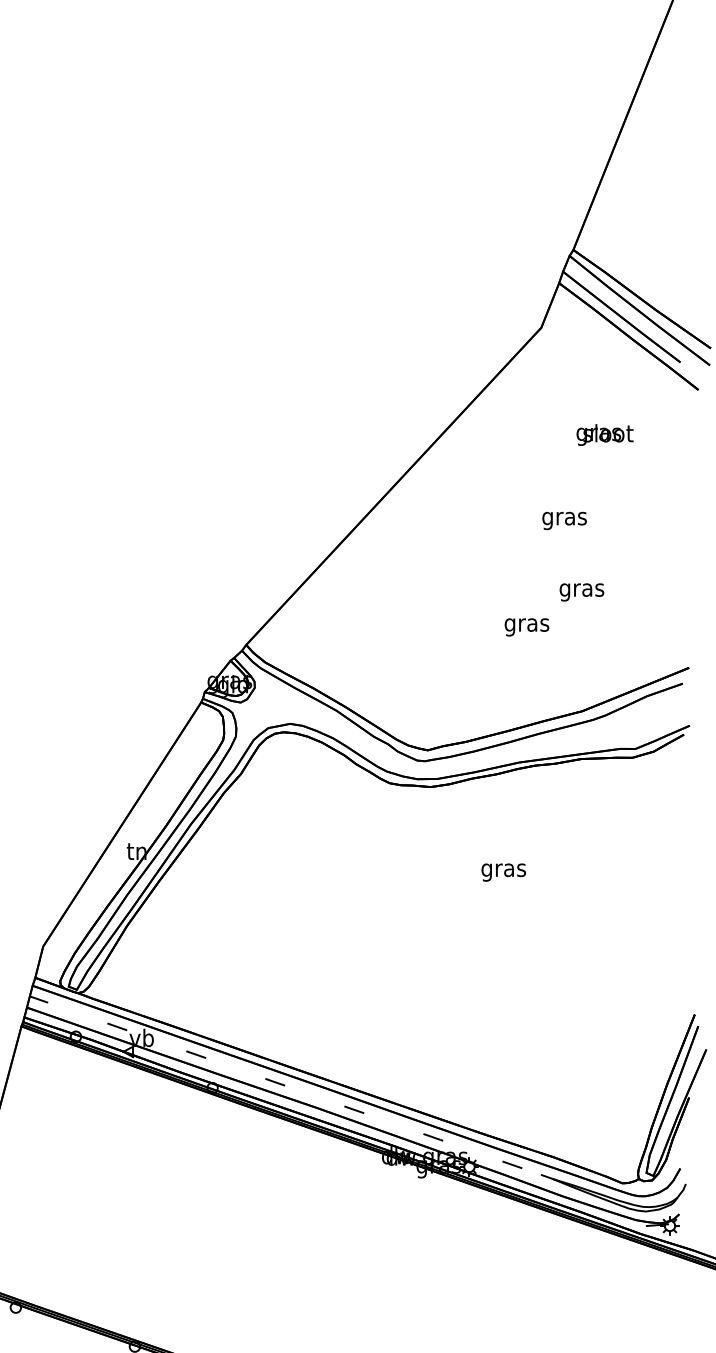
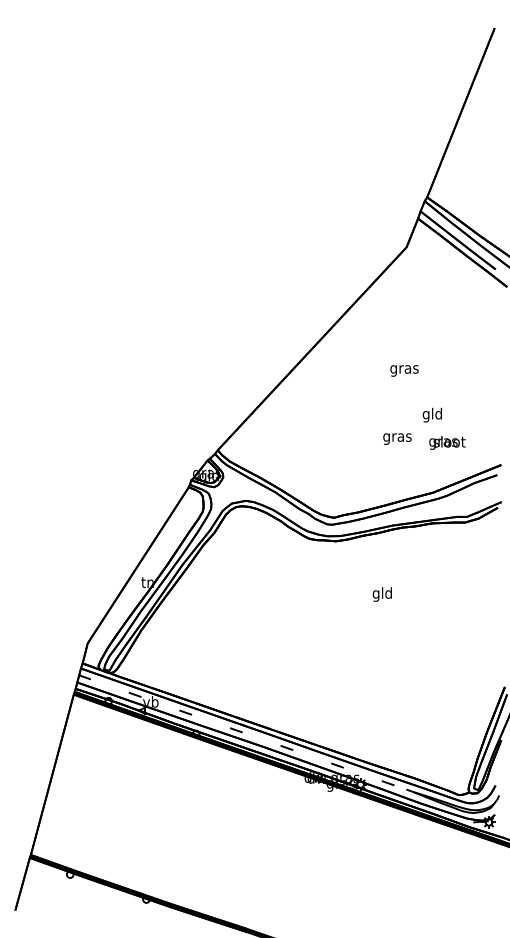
text: (605, 434) -> (447, 442), moved
text: (564, 520) -> (404, 370), moved
text: (581, 588) -> (432, 414), gras -> gld
text: (503, 870) -> (382, 594), gras -> gld

